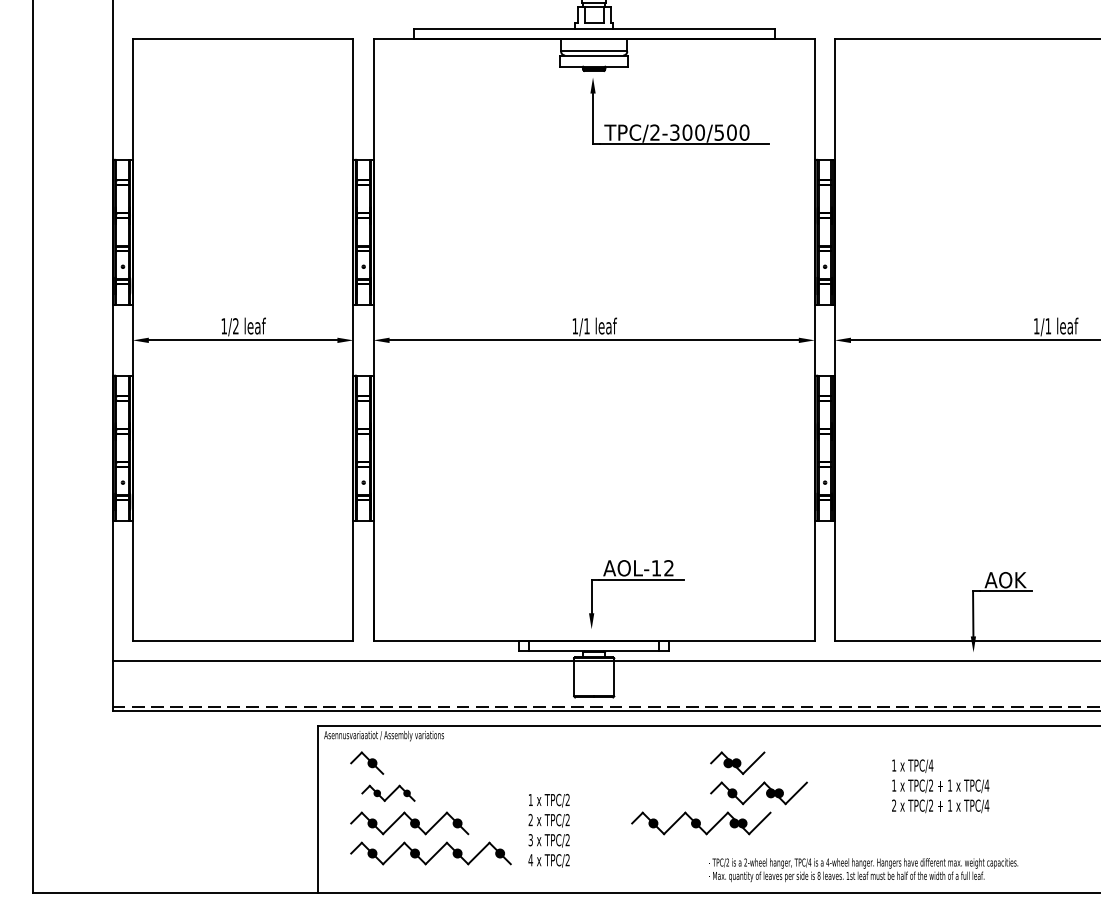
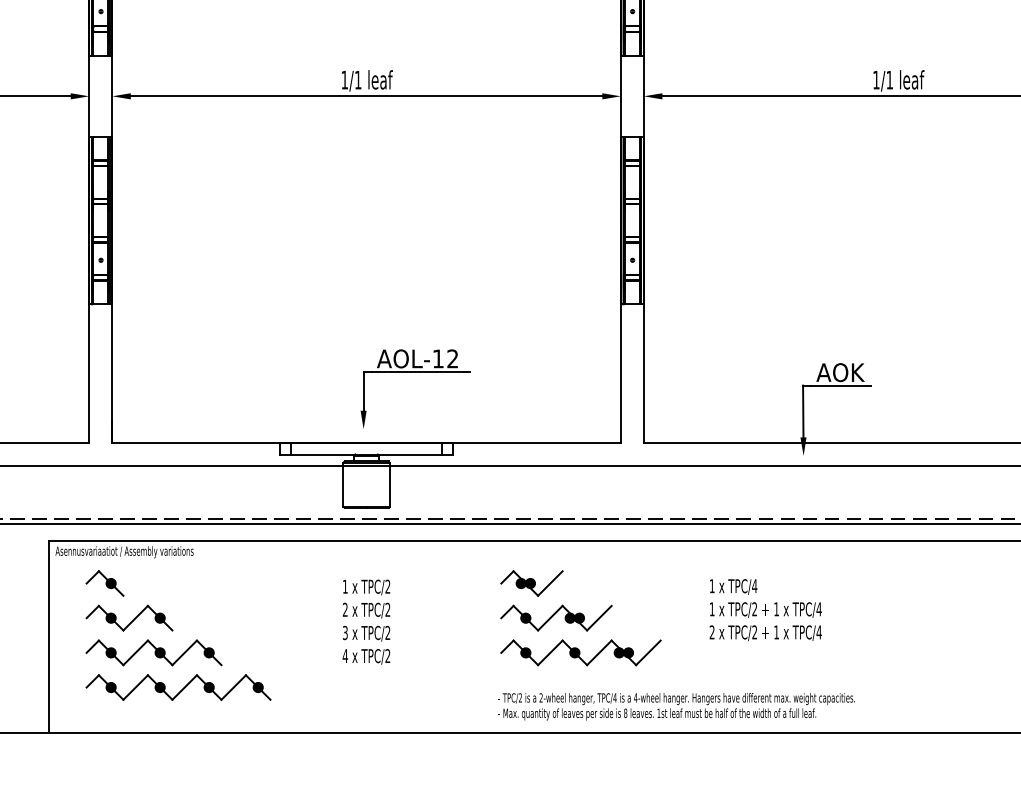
part: (388, 793) -> (129, 618), size x1.43
part: (701, 823) -> (581, 652), moved
text: (548, 830) -> (365, 621), moved

